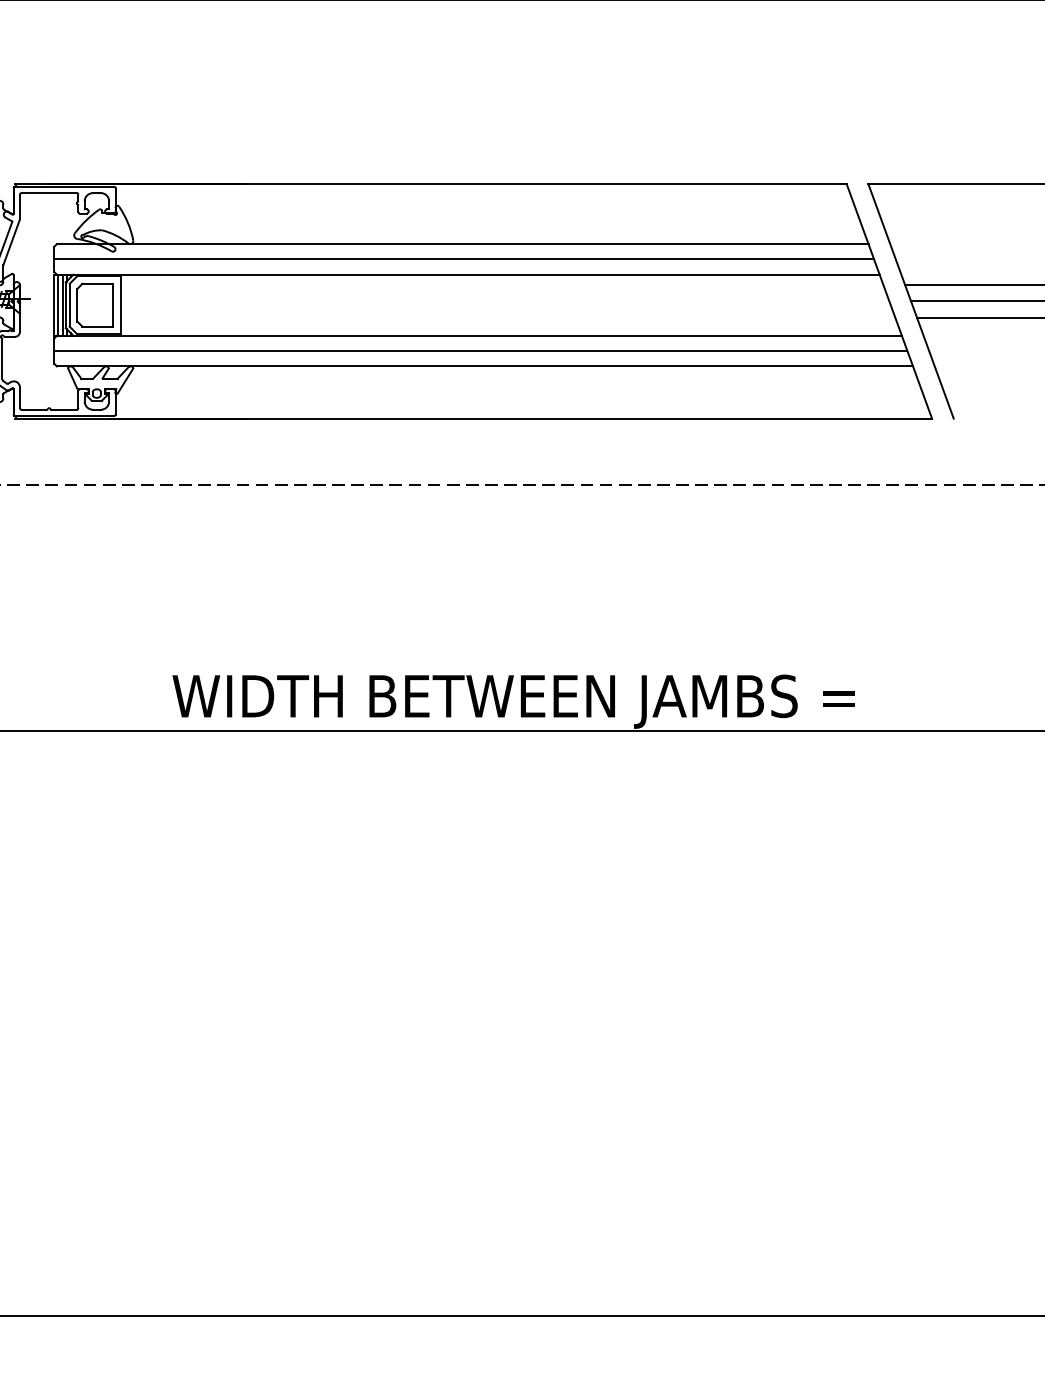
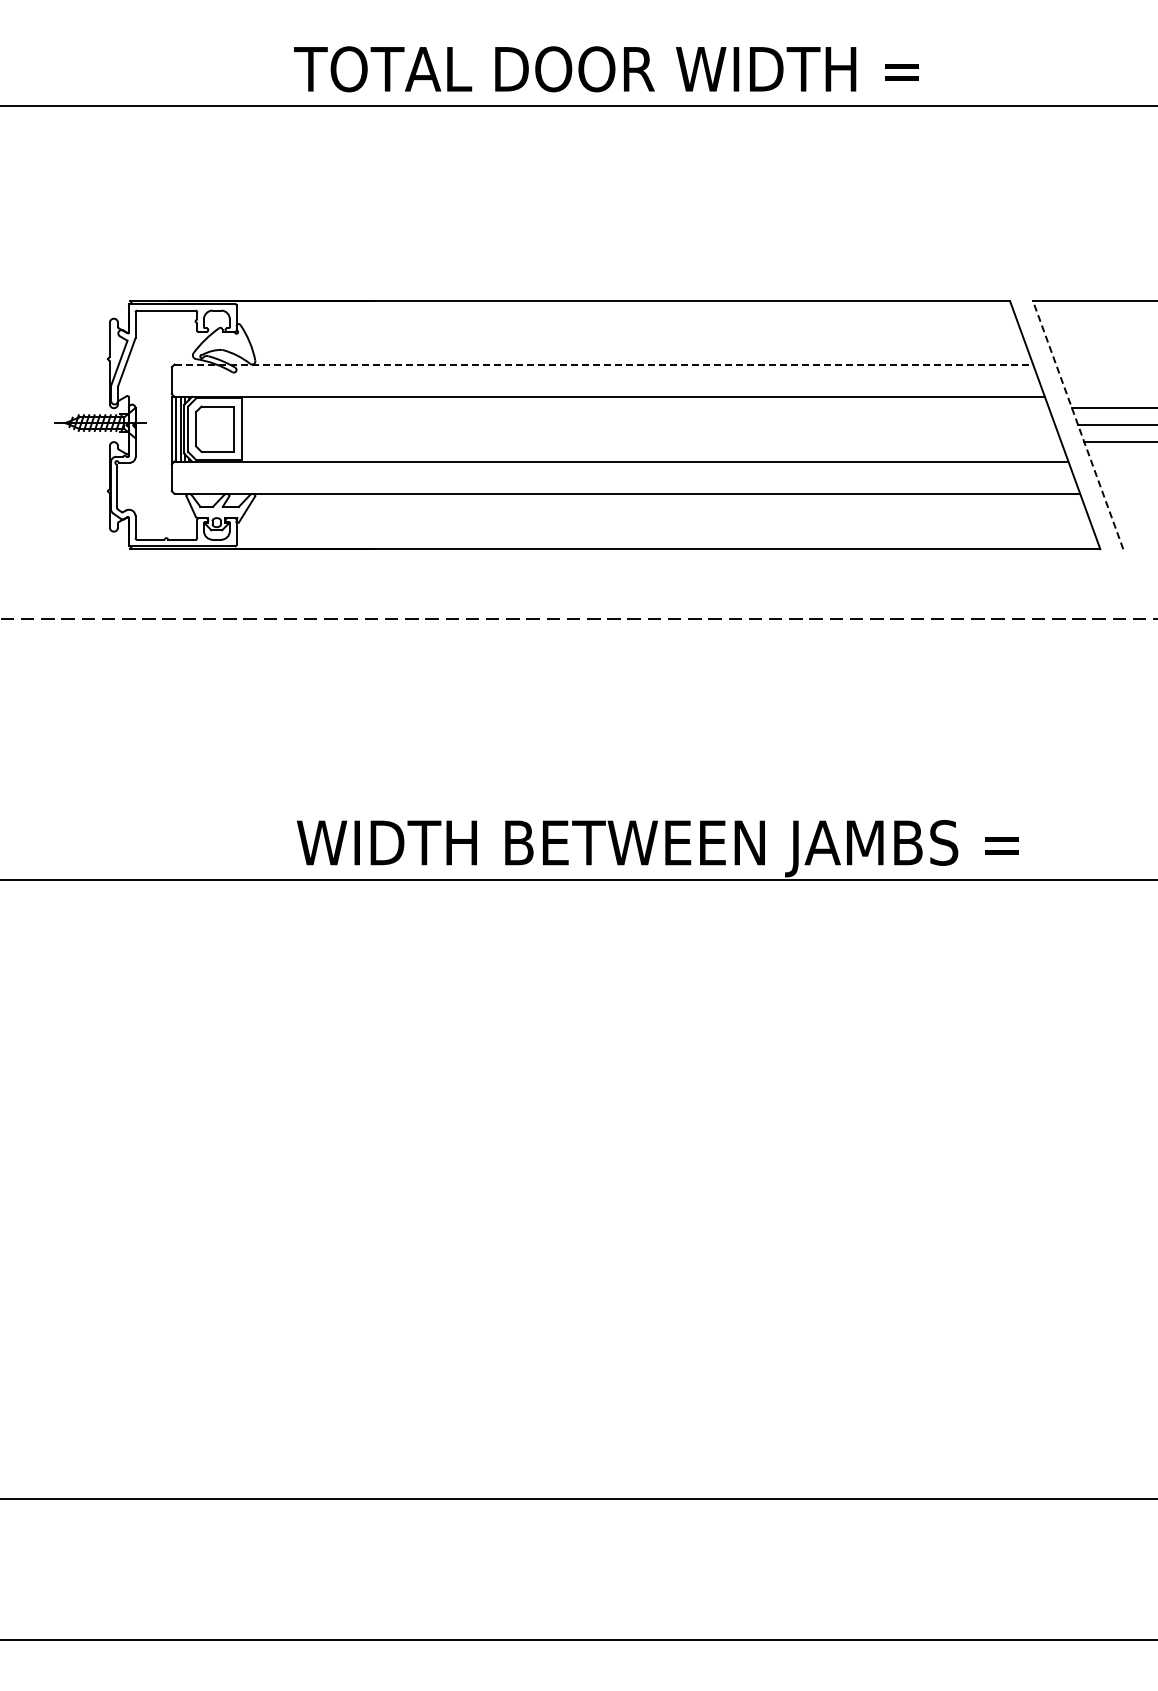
line: (463, 244) -> (604, 364), solid -> dashed
line: (464, 259) -> (605, 380), removed
line: (911, 301) -> (1078, 425), solid -> dashed
line: (480, 350) -> (622, 477), removed

